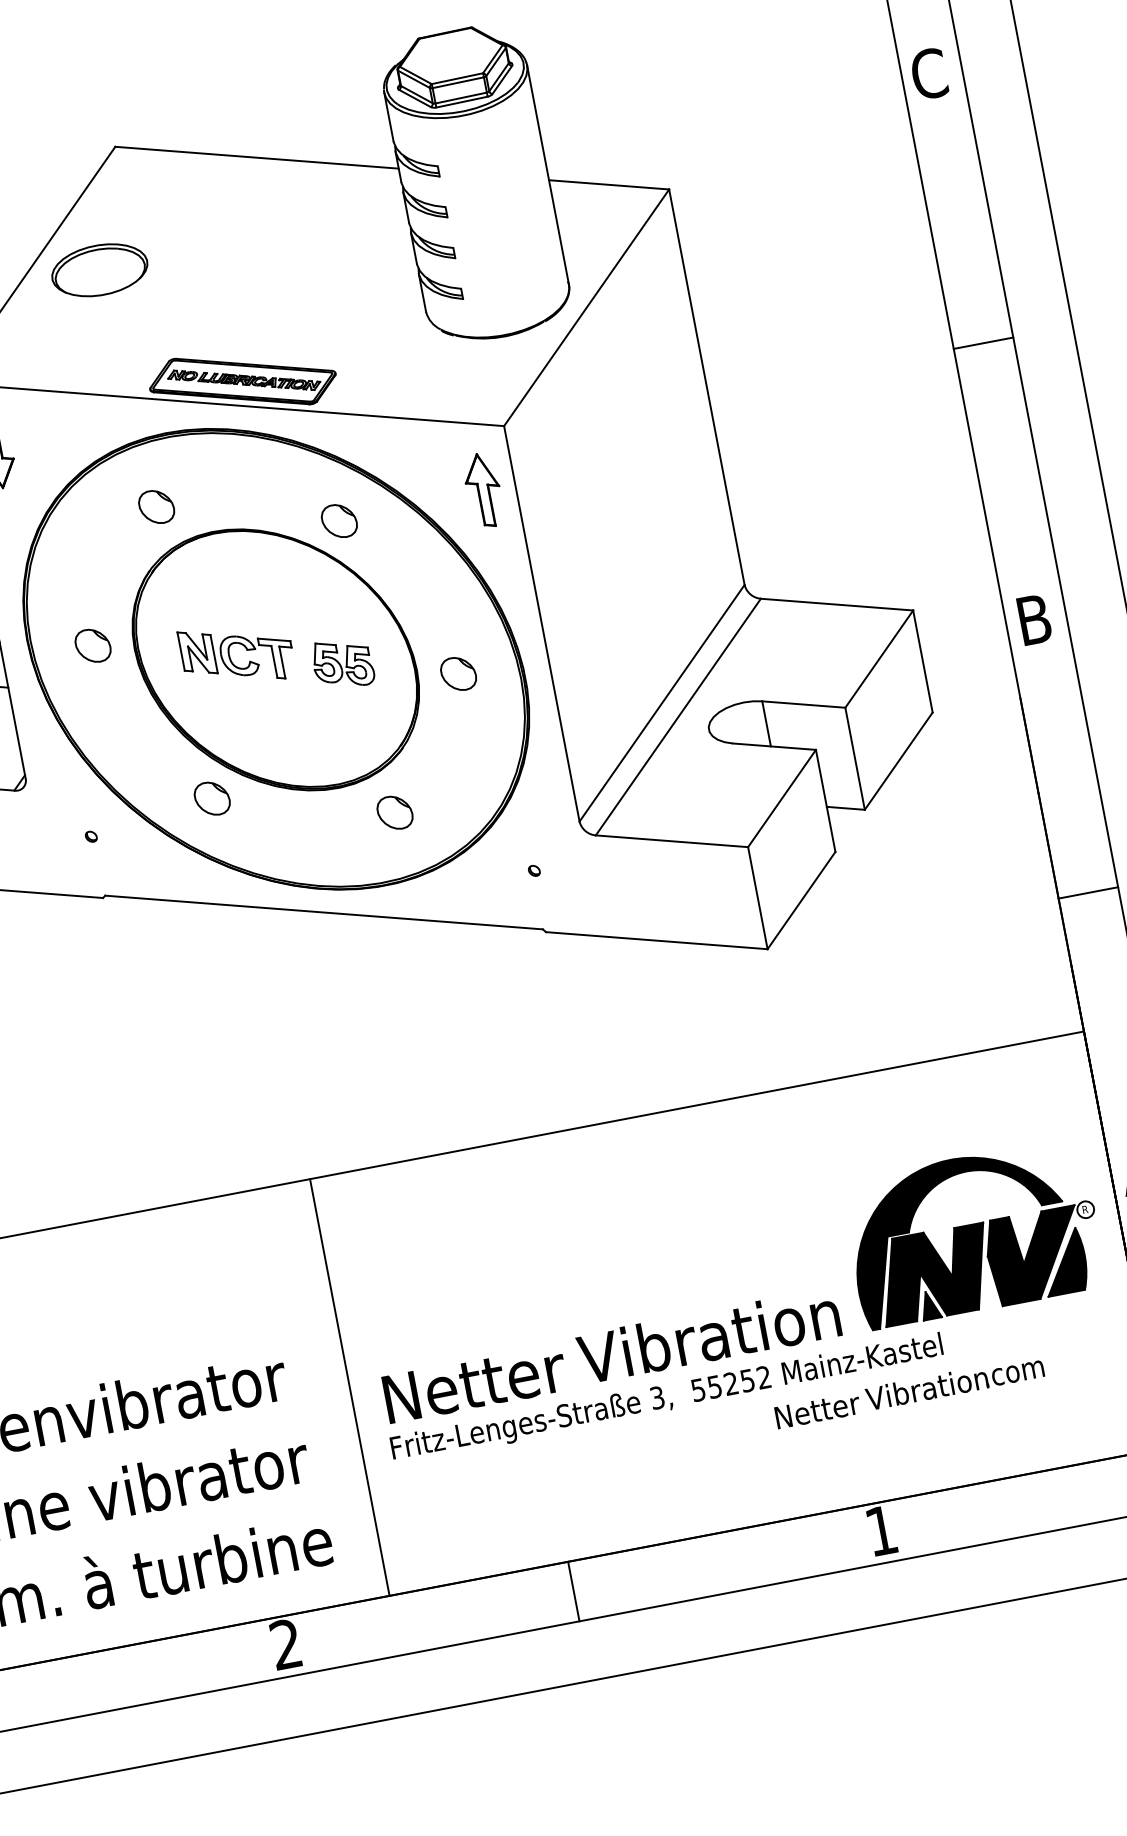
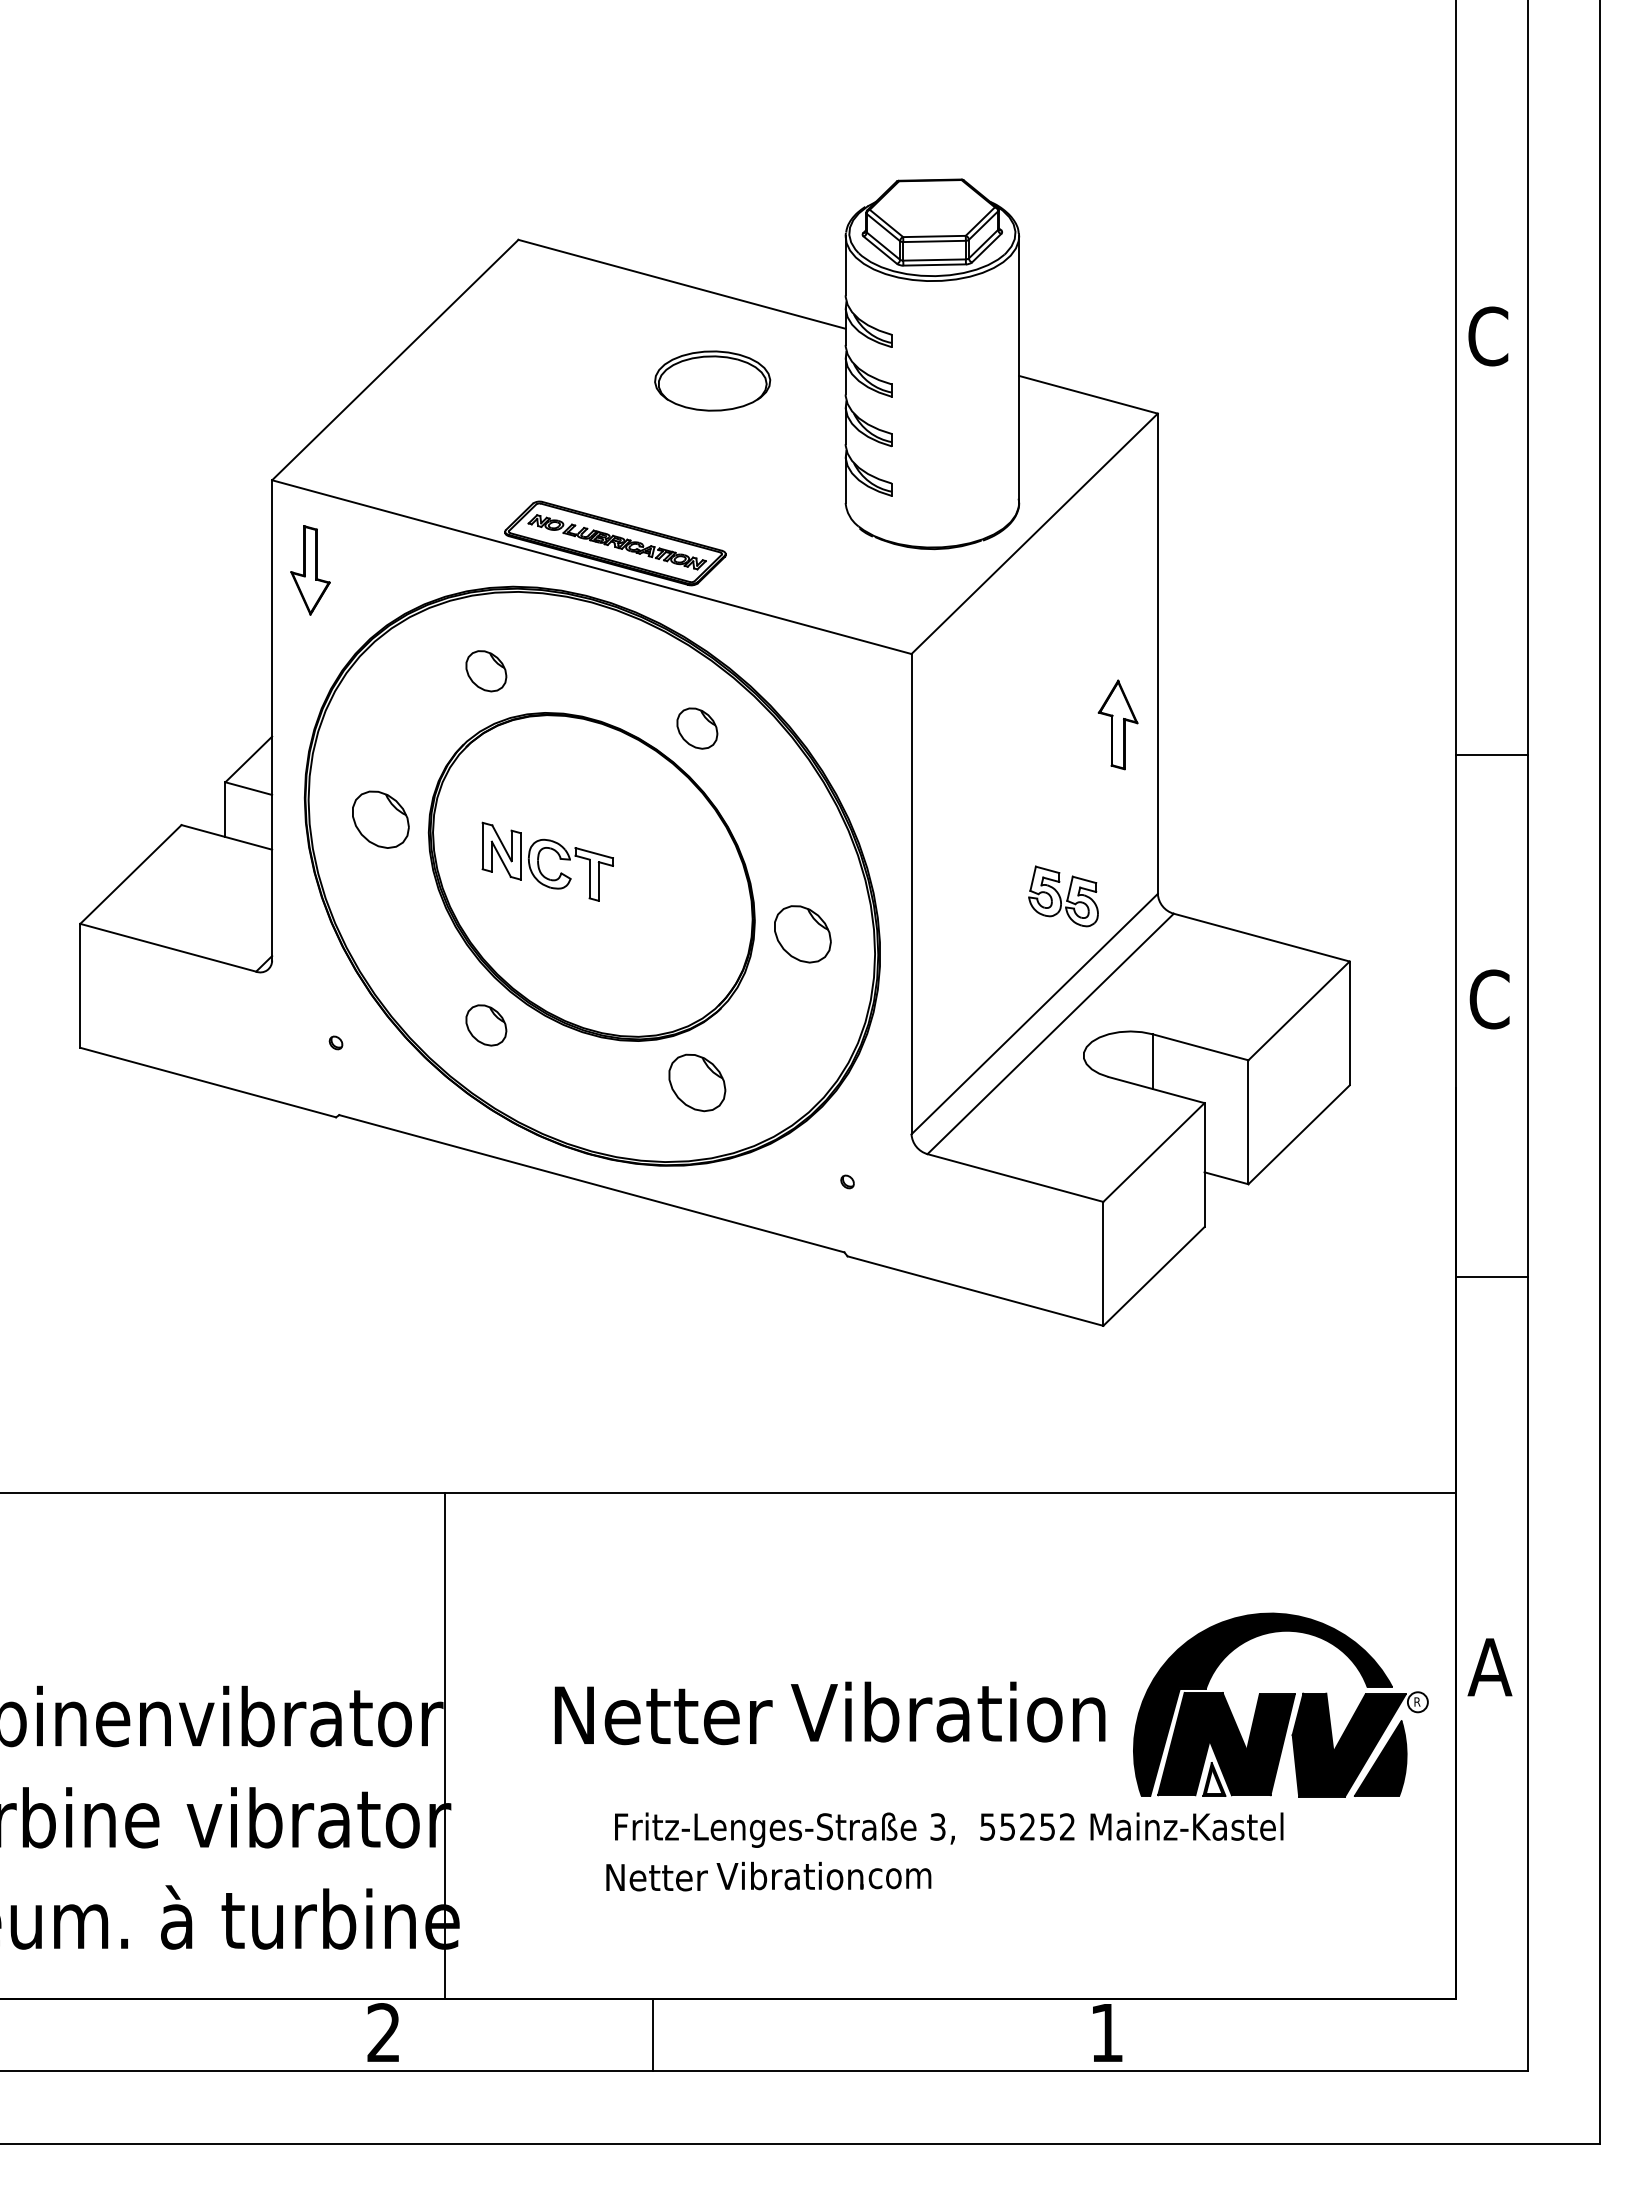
part: (99, 269) -> (712, 380), moved
line: (983, 343) -> (1491, 755), moved
part: (483, 490) -> (1117, 724), moved
text: (1034, 619) -> (1489, 999), B -> C
part: (92, 645) -> (380, 819), size x1.4
part: (342, 663) -> (1063, 896), moved
part: (458, 674) -> (802, 934), size x1.4
part: (395, 812) -> (697, 1082), size x1.4
line: (1088, 892) -> (1491, 1276), moved
fill: (929, 1307) -> (1213, 1781), removed
text: (611, 1355) -> (829, 1713), moved
line: (349, 1387) -> (444, 1746), moved
text: (909, 1392) -> (768, 1876), moved
text: (667, 1398) -> (949, 1829), moved
line: (573, 1591) -> (652, 2035), moved

